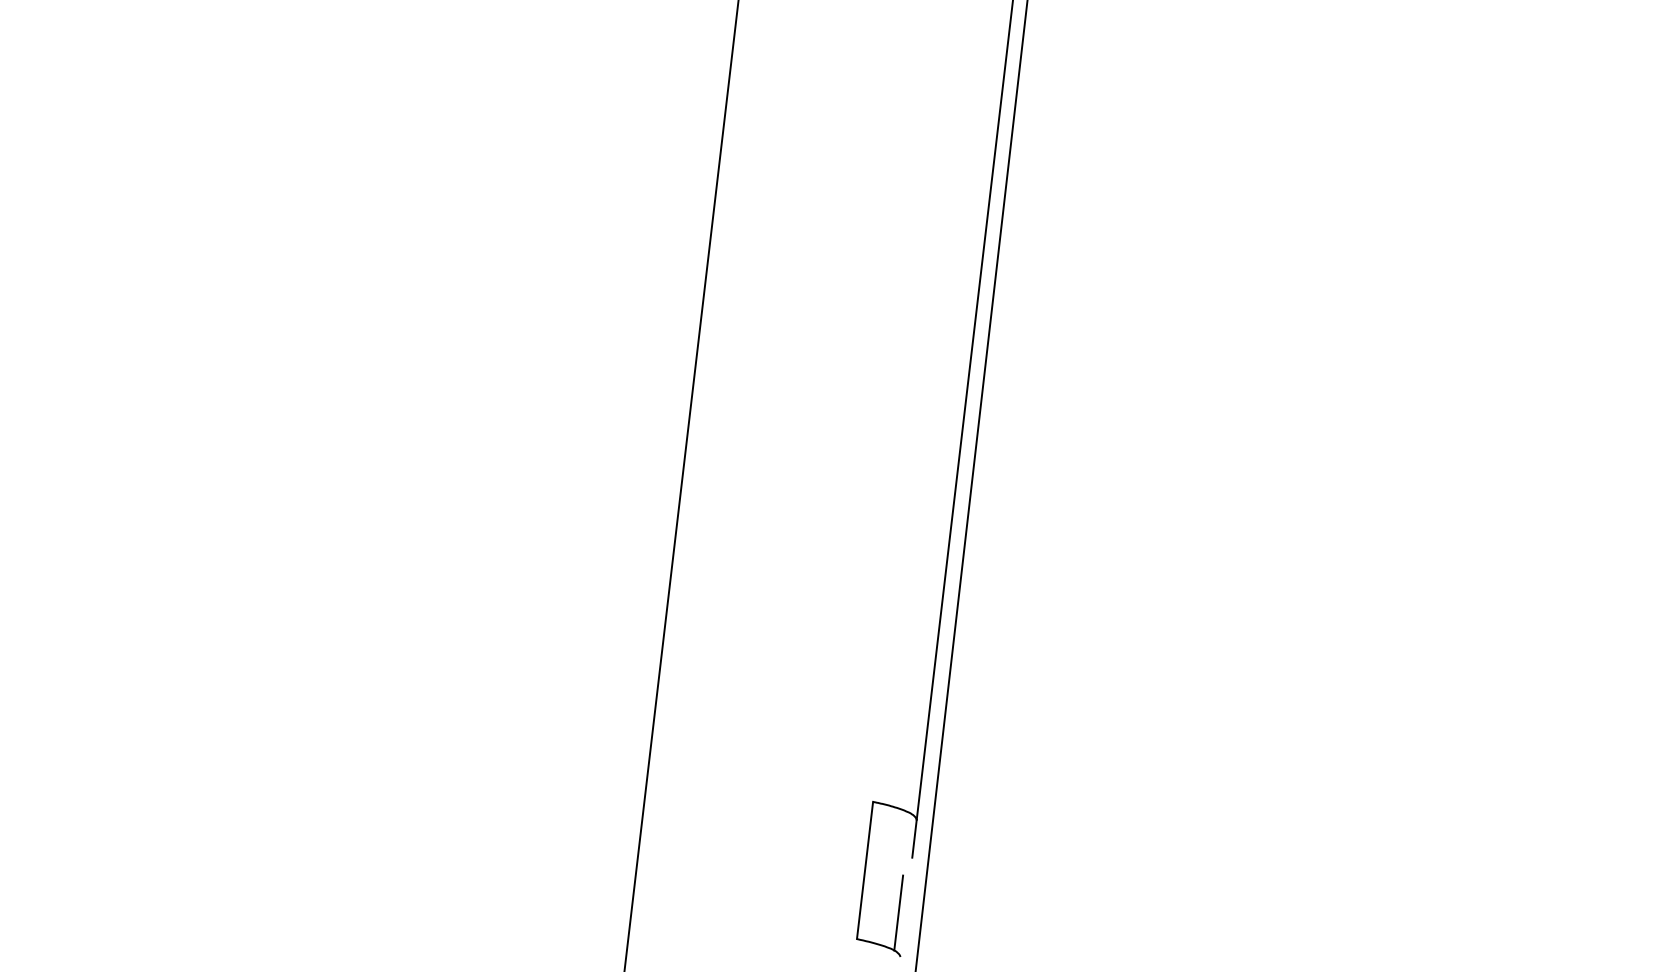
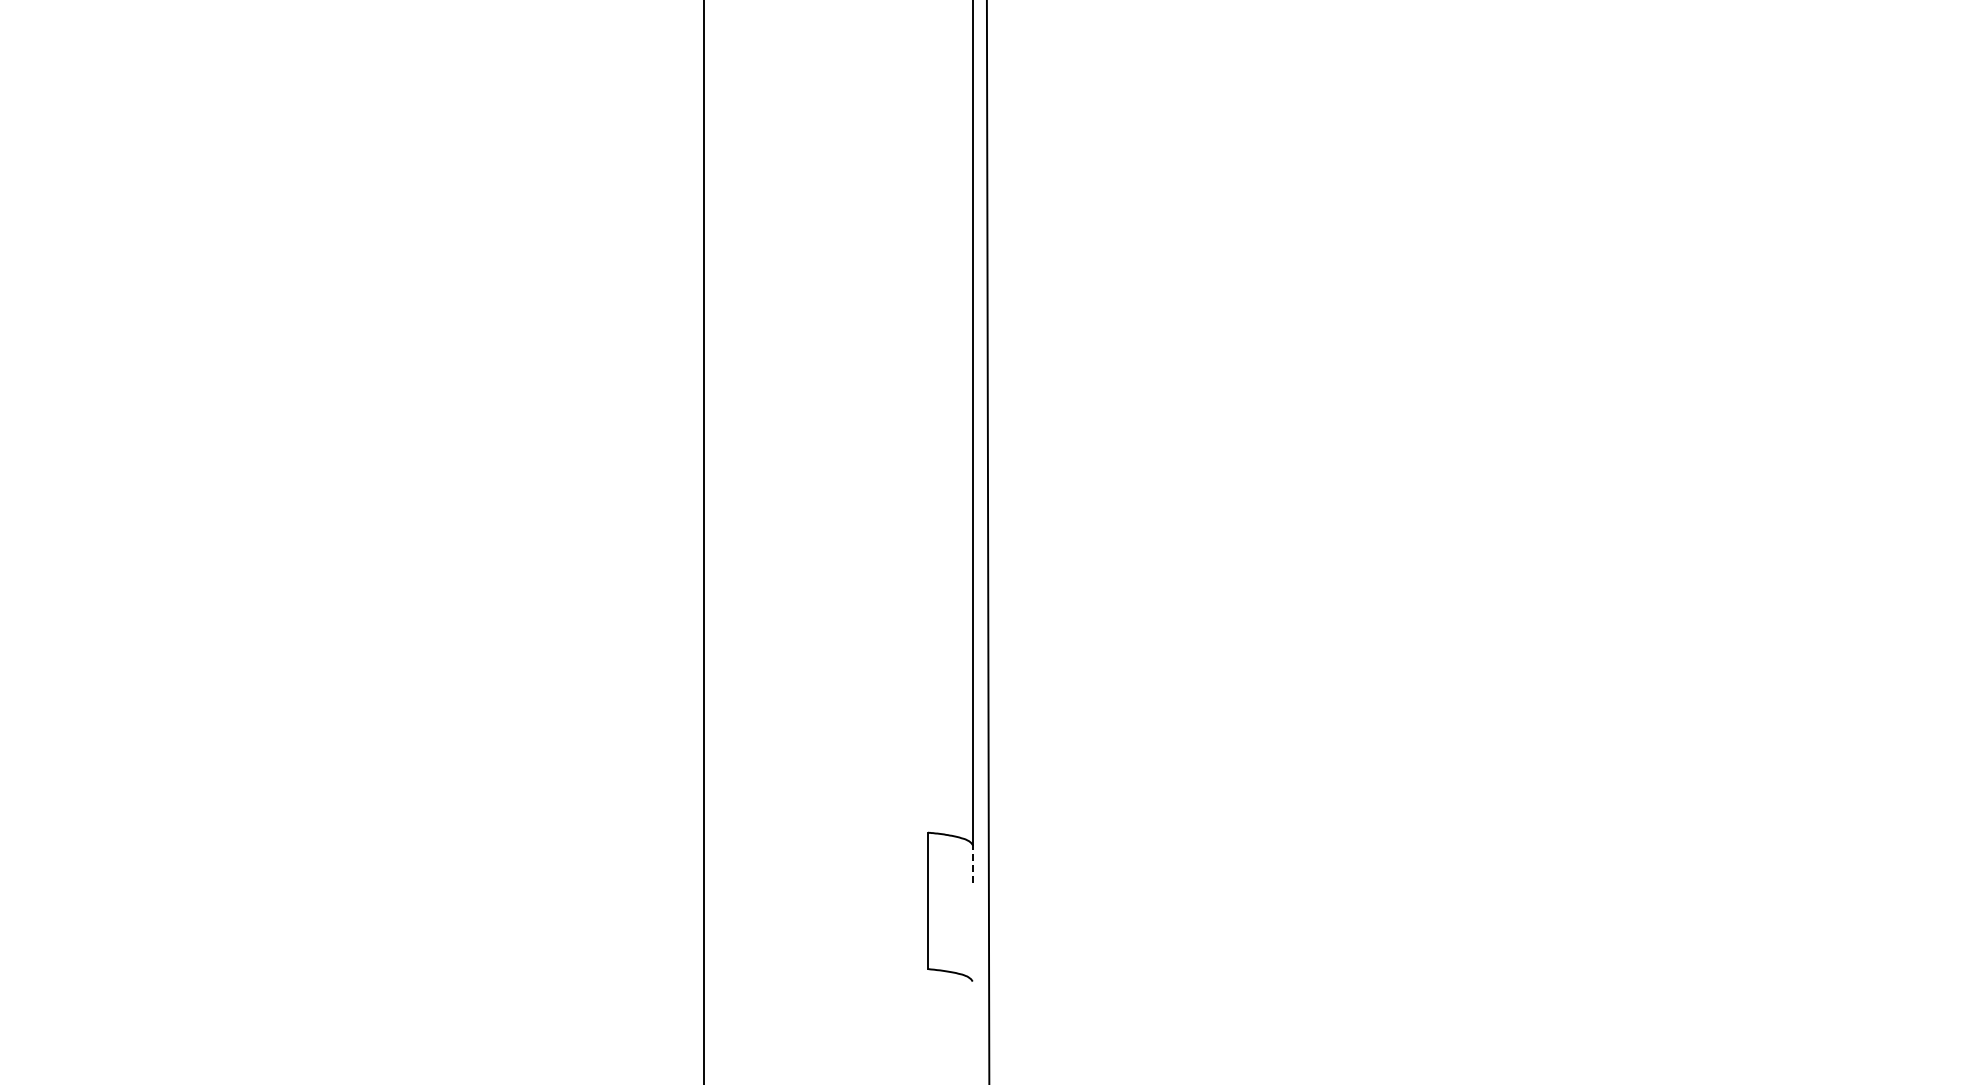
line: (914, 839) -> (972, 864), solid -> dashed
line: (898, 912) -> (965, 938), removed

